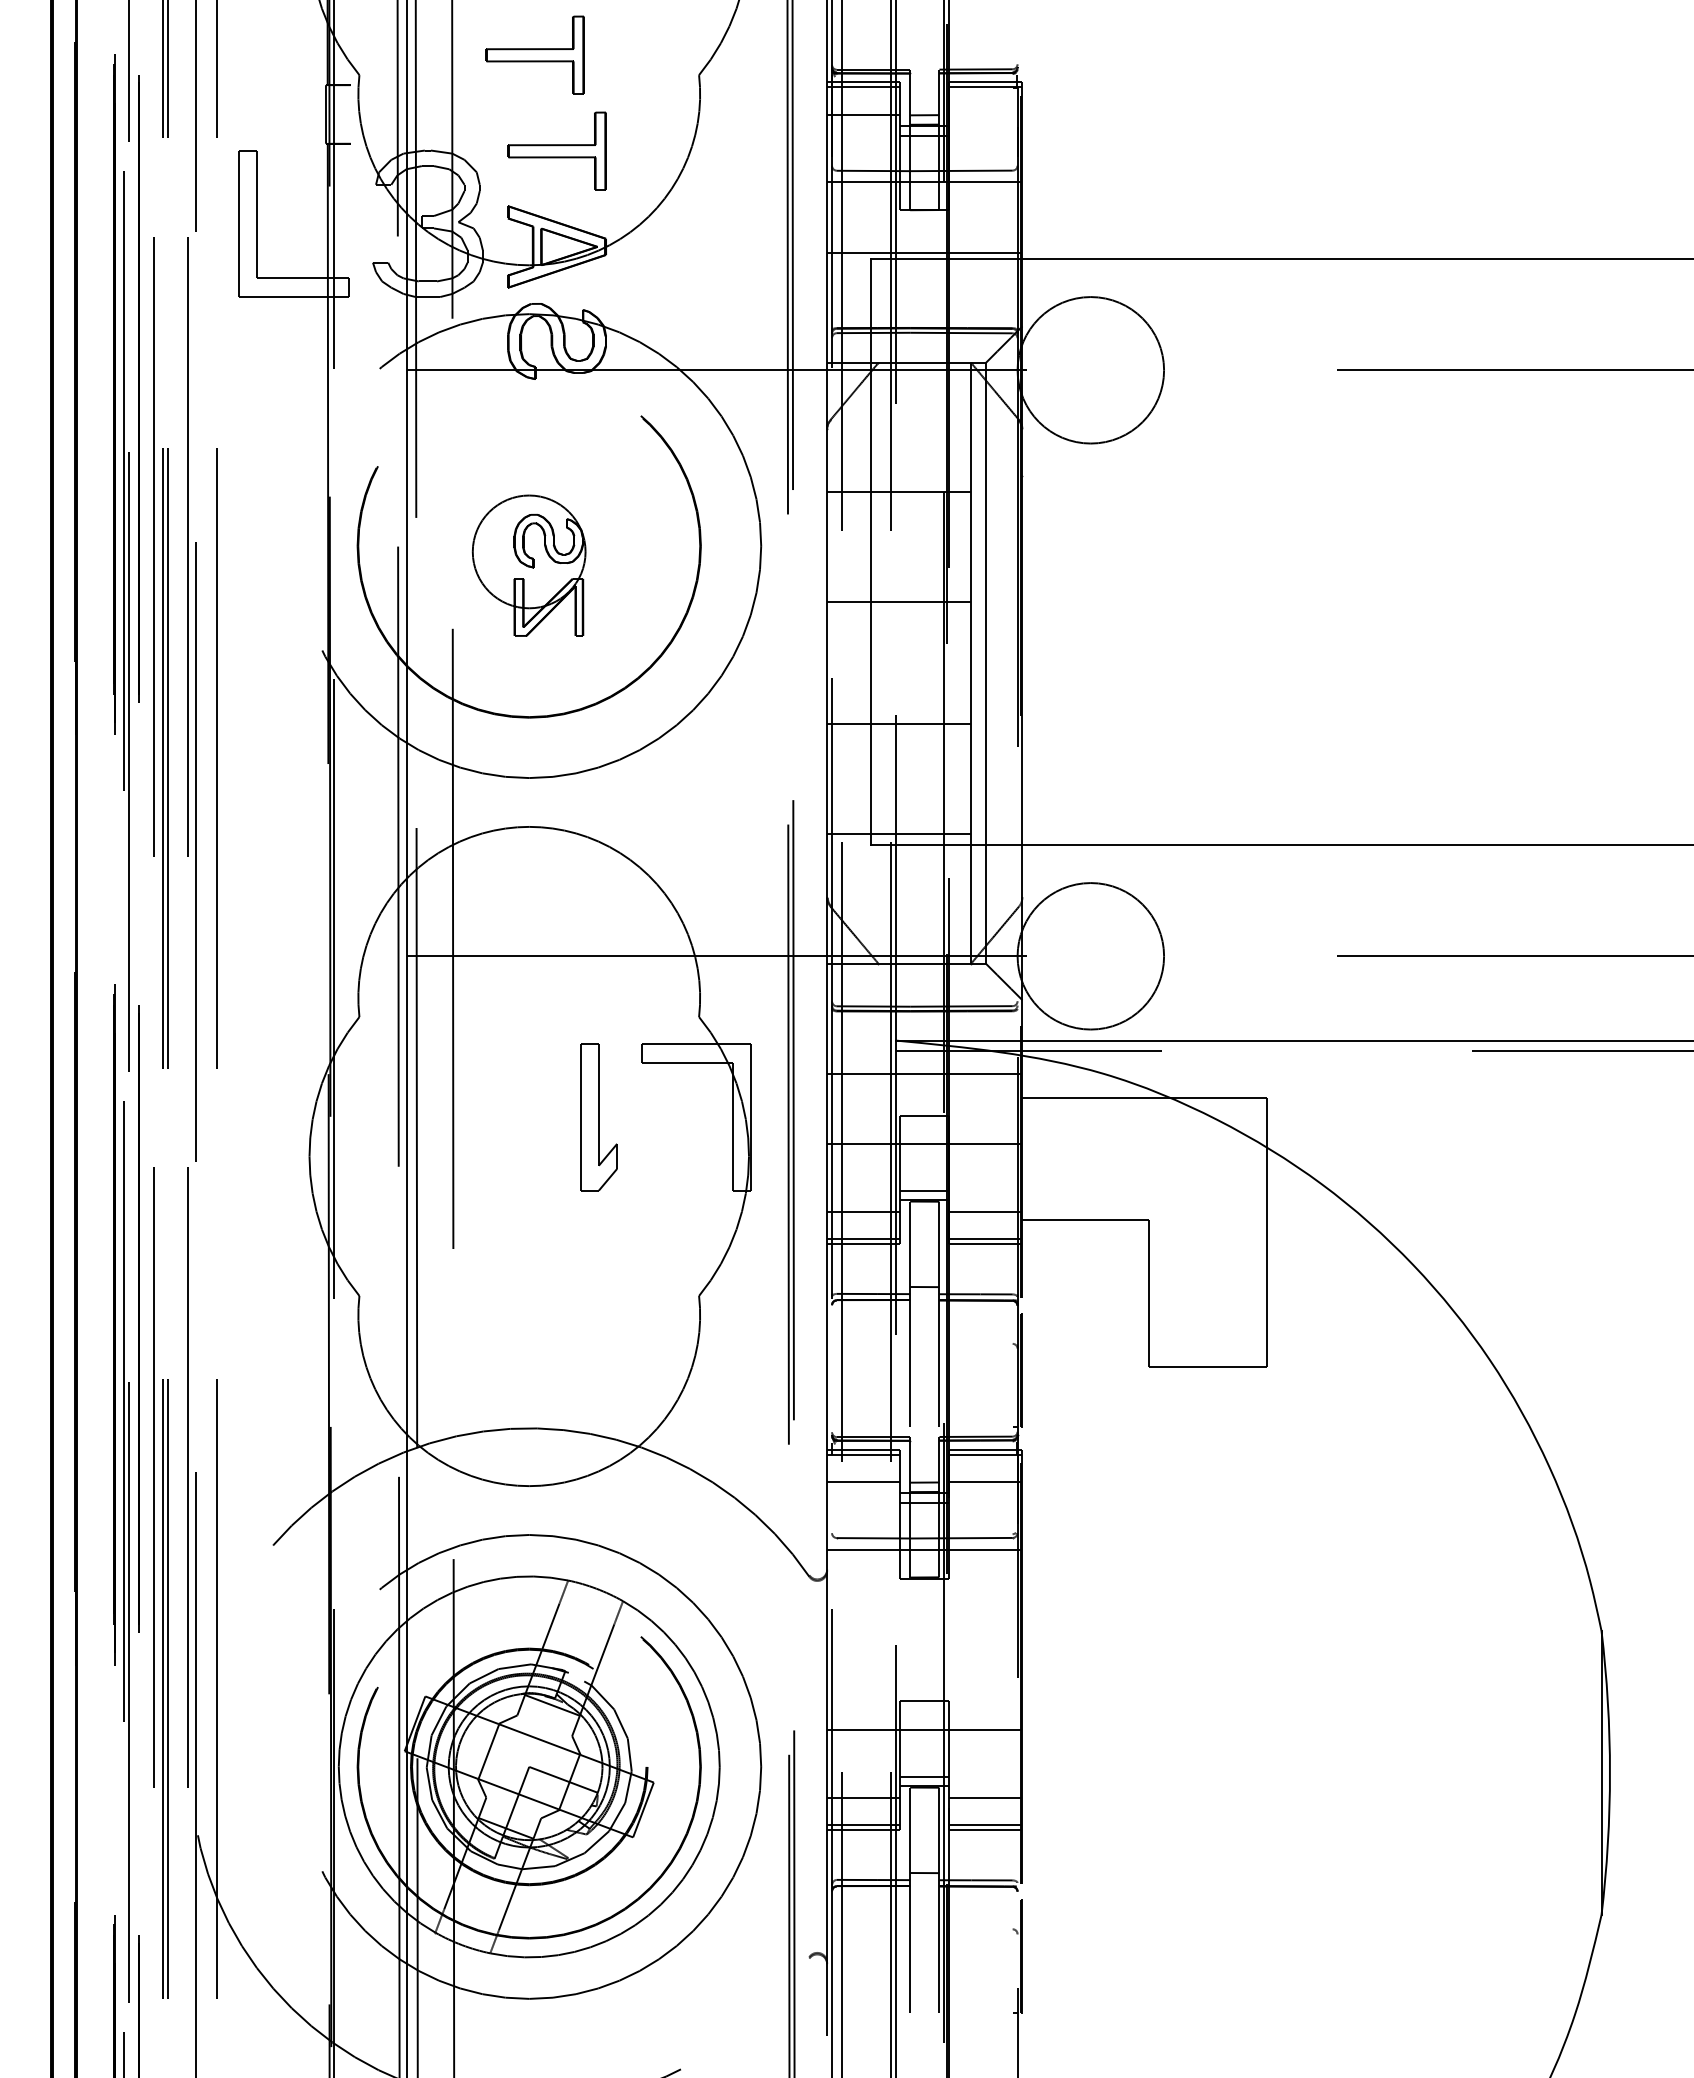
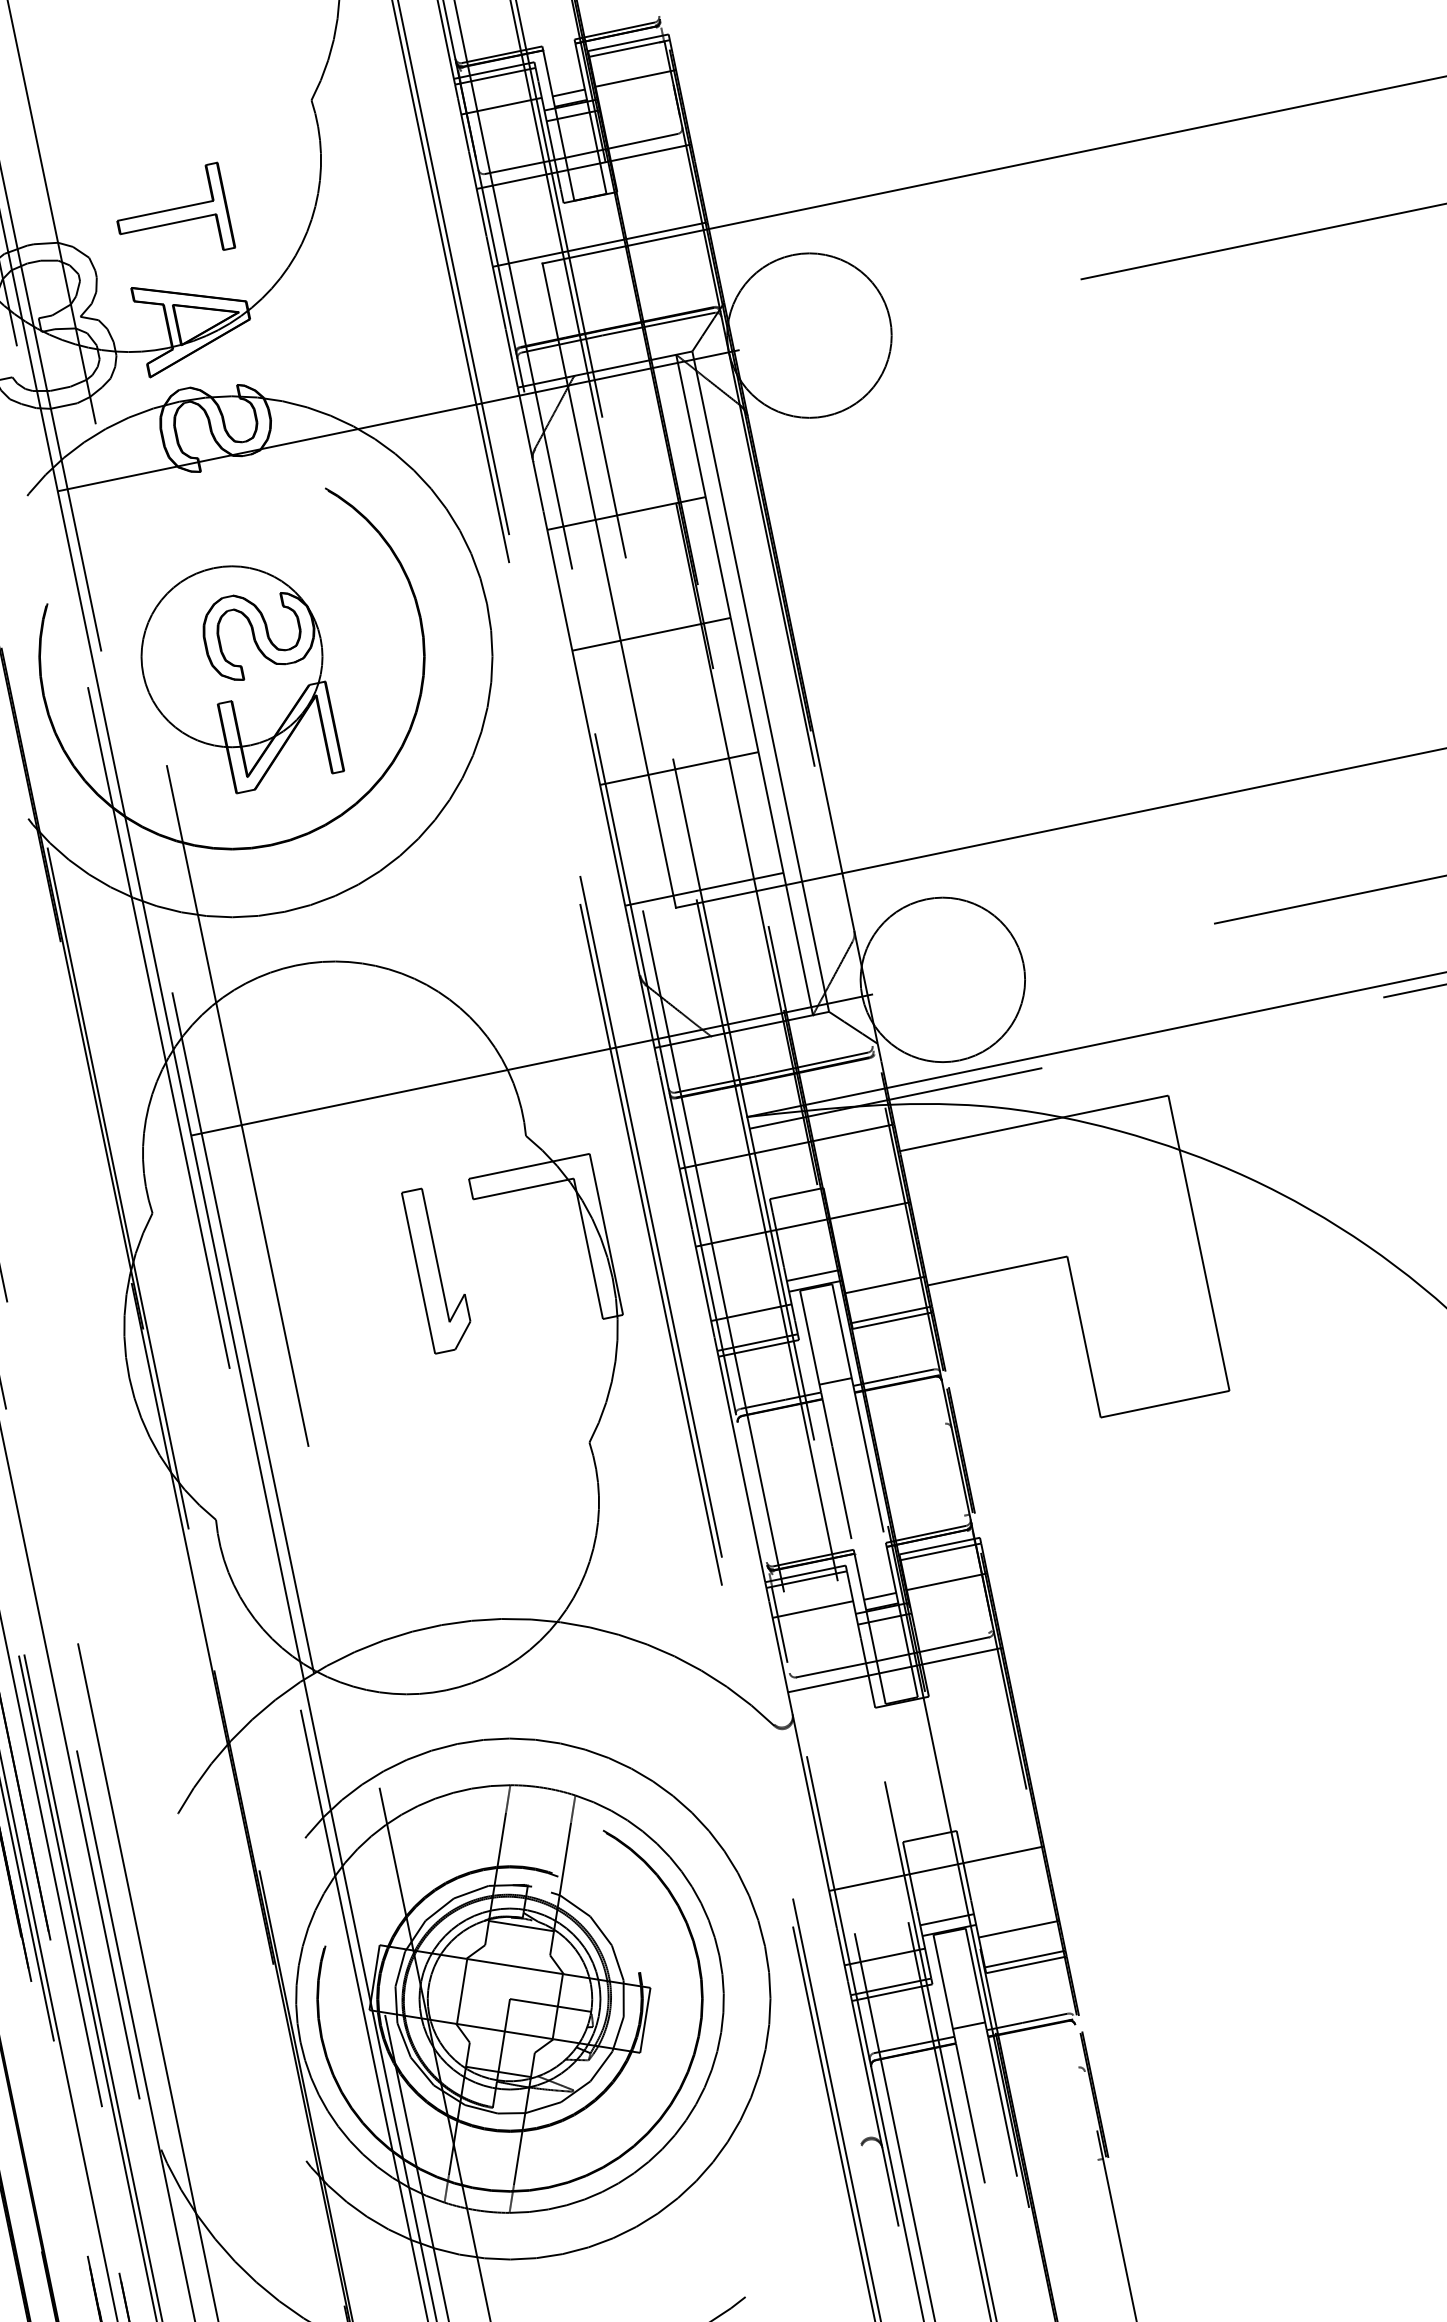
part: (534, 54) -> (125, 115), removed
line: (985, 114) -> (635, 78), added
part: (528, 565) -> (235, 678), size x1.43
line: (832, 1489) -> (780, 1624), added

